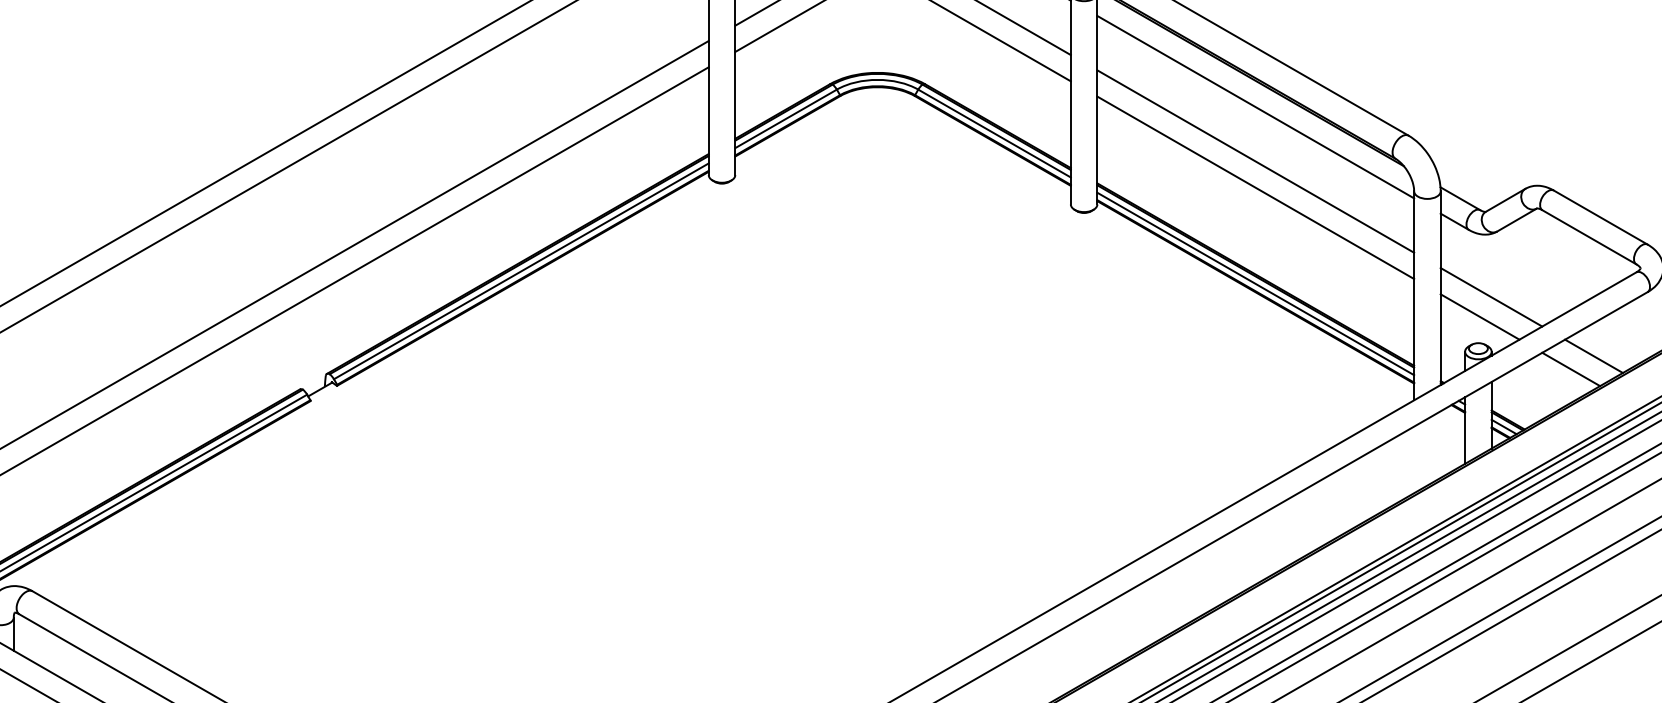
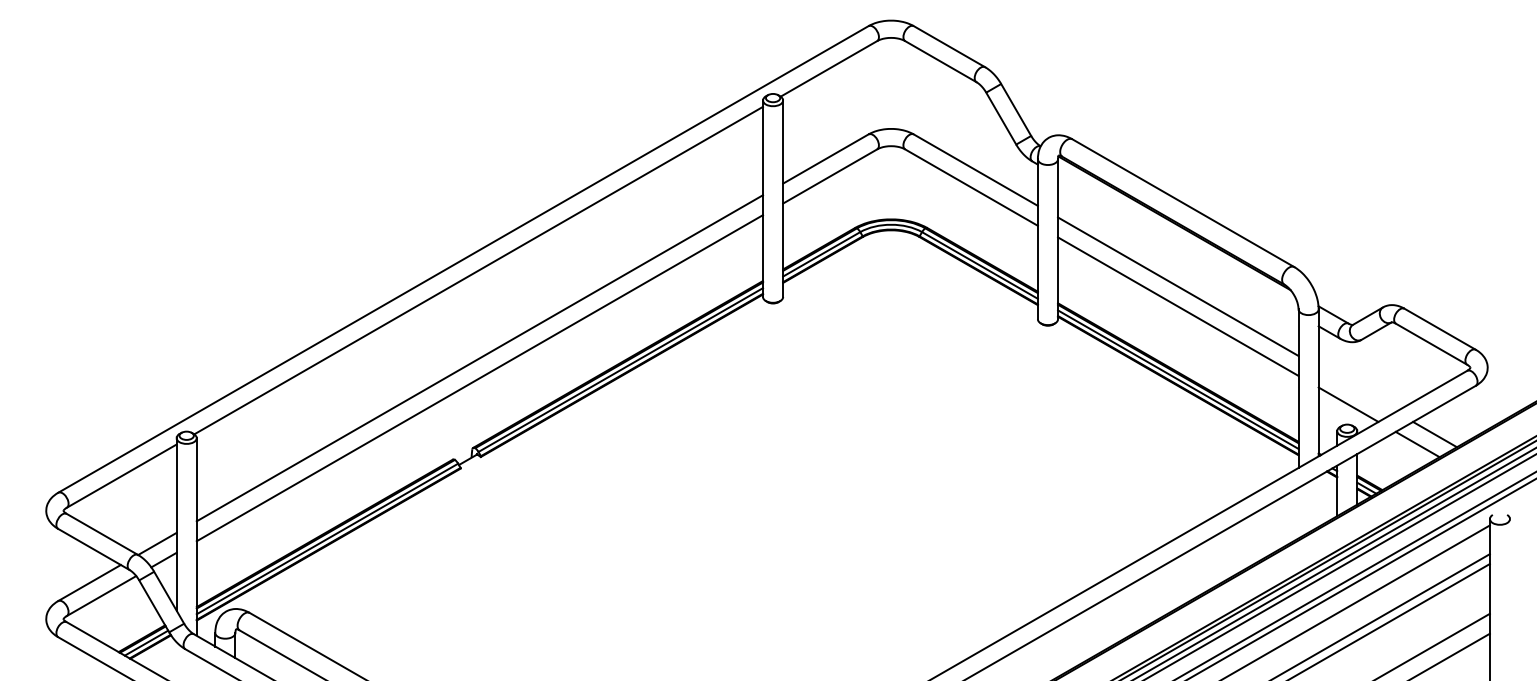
line: (1256, 107) -> (1178, 245), removed
line: (1490, 296) -> (1356, 389), removed

